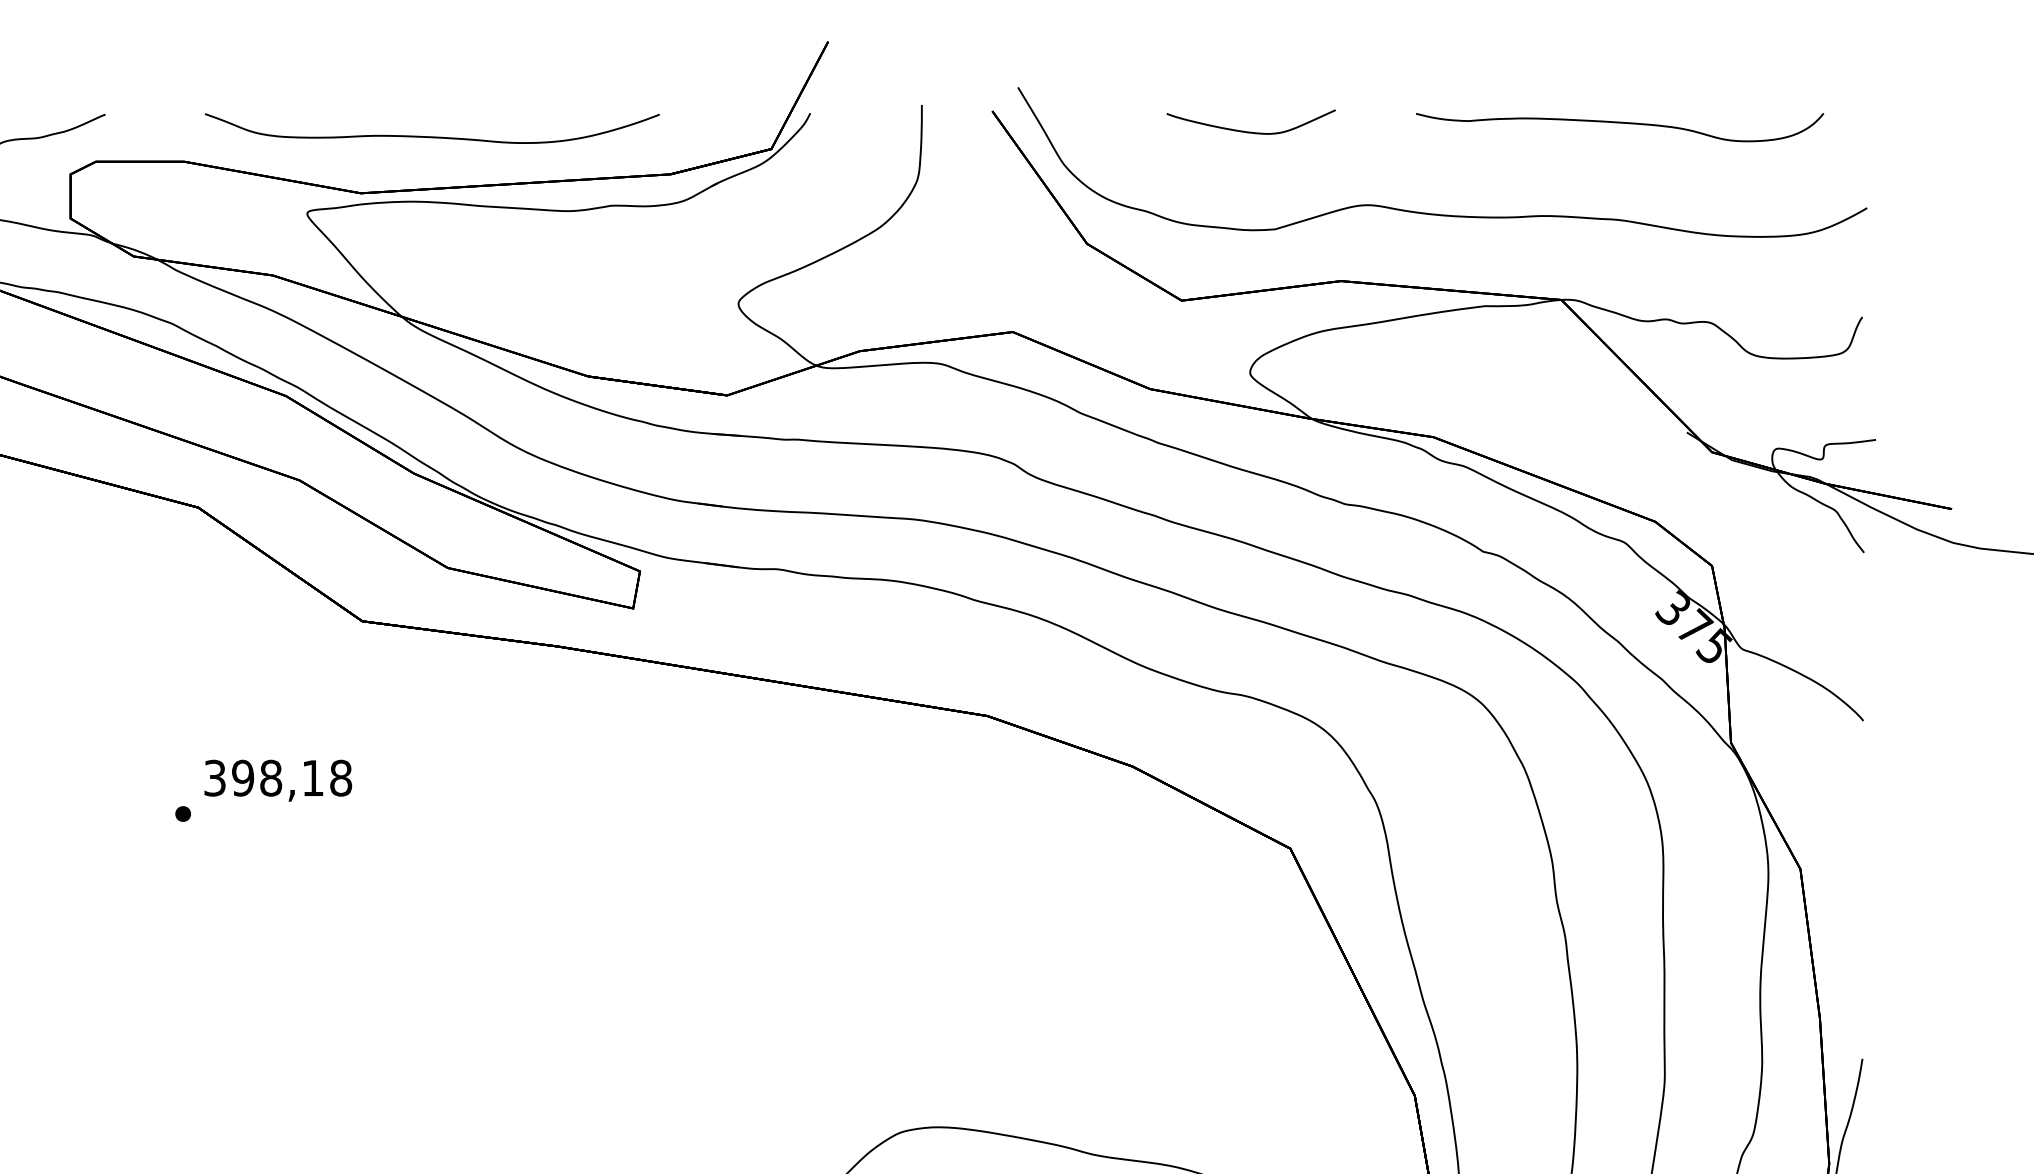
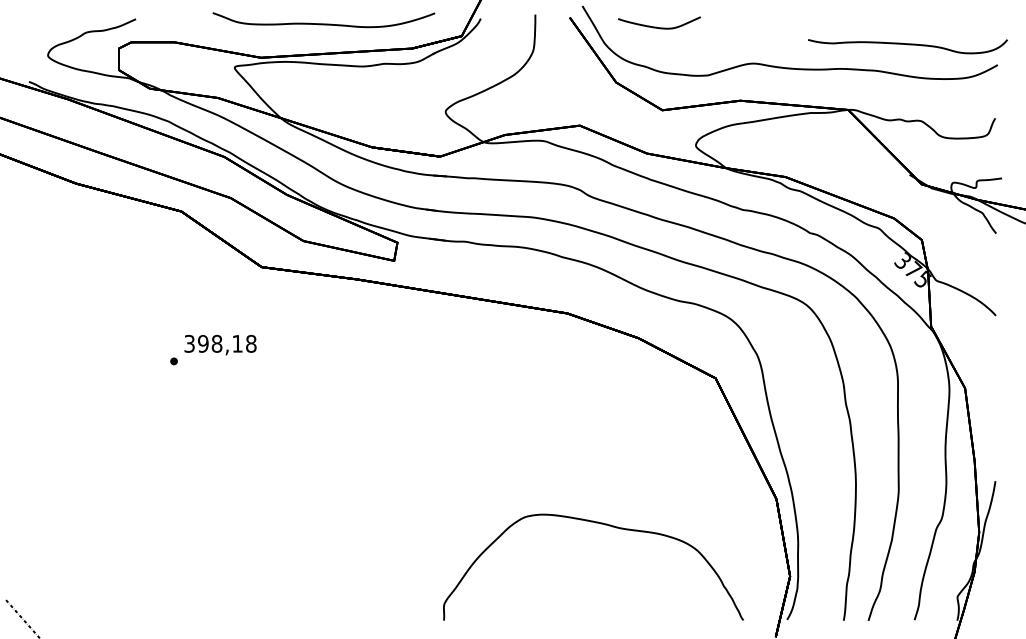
curve: (1619, 125) -> (907, 45), moved
curve: (1245, 129) -> (656, 26), moved
curve: (431, 135) -> (323, 23), moved

